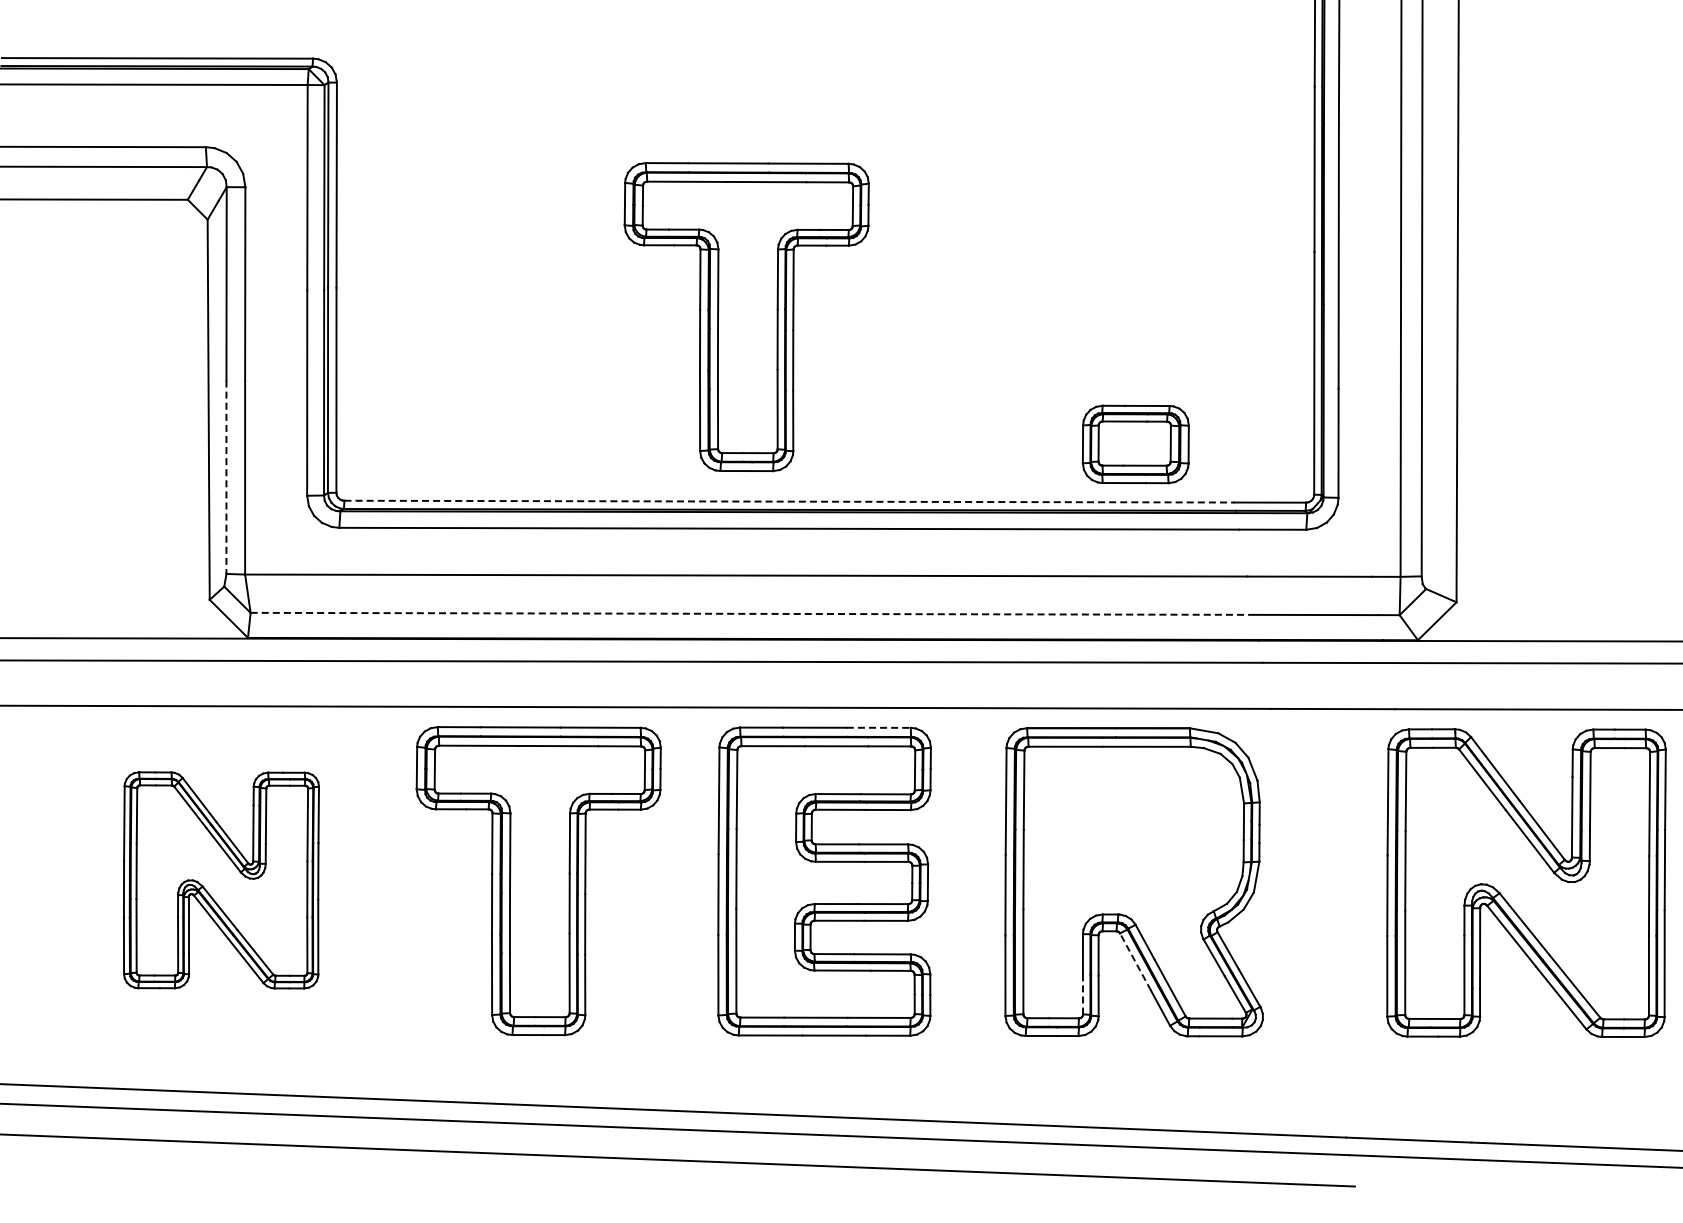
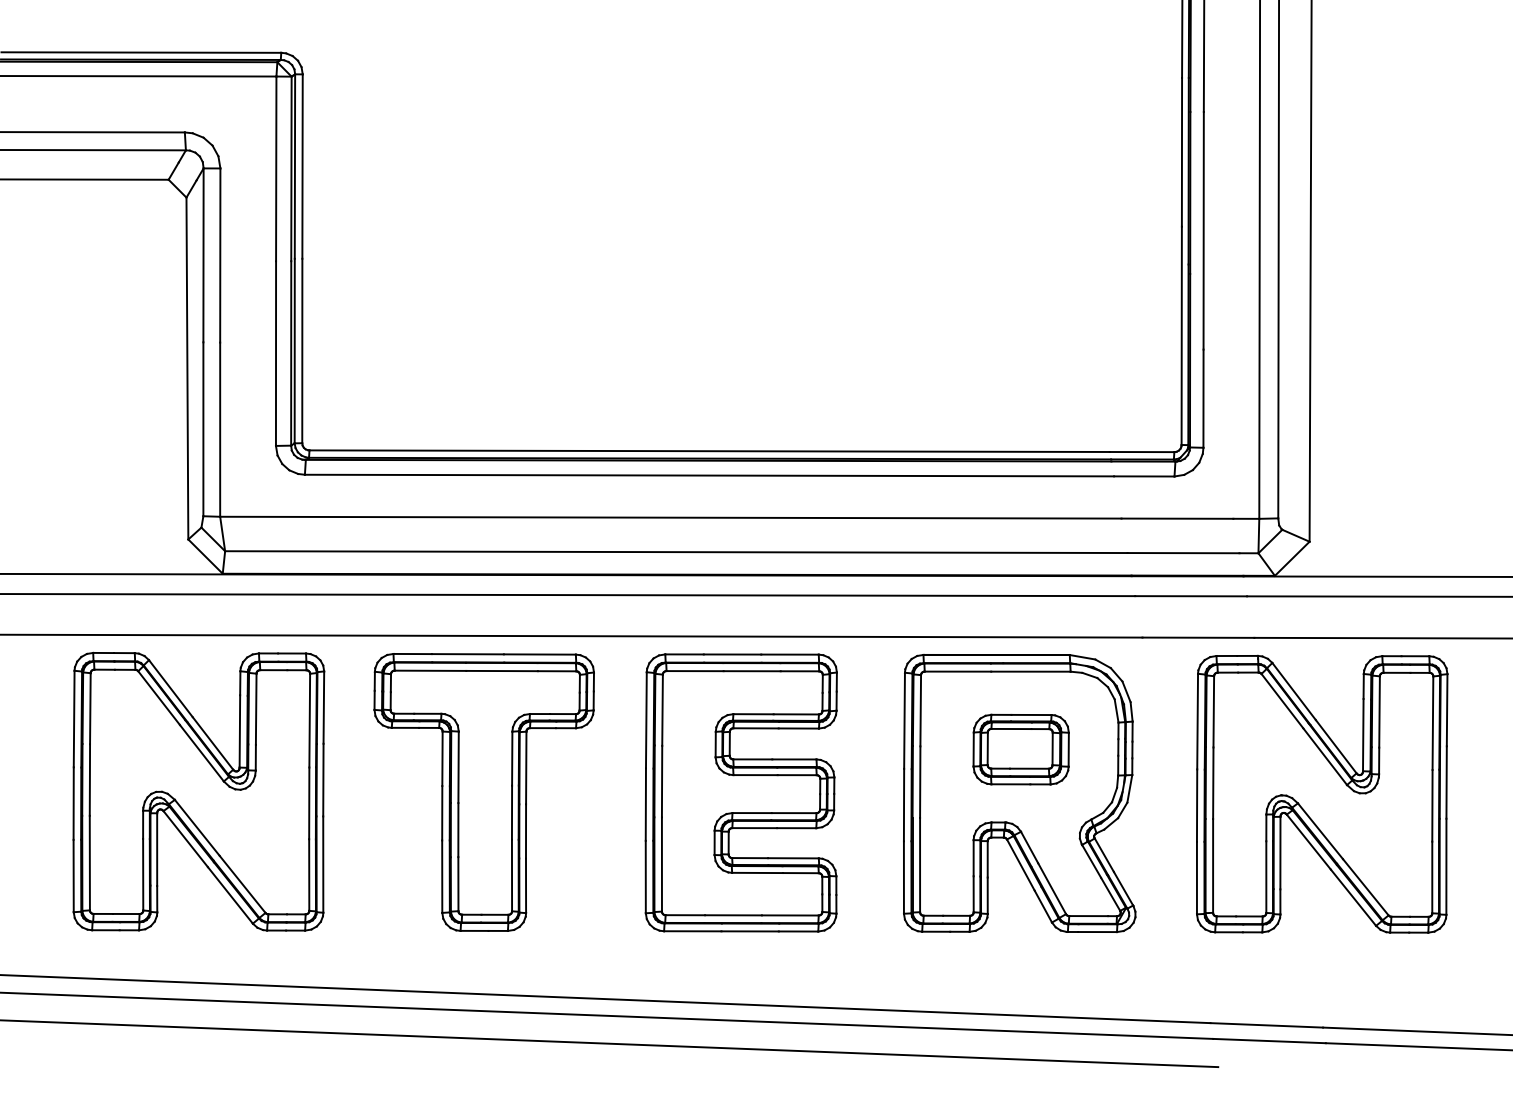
part: (746, 317) -> (671, 285), removed
part: (1135, 444) -> (1020, 749), moved
line: (226, 477) -> (203, 429), dashed -> solid
line: (789, 501) -> (709, 451), dashed -> solid
line: (752, 613) -> (676, 551), dashed -> solid
line: (878, 727) -> (789, 654), dashed -> solid
part: (221, 880) -> (198, 791), size x1.43
part: (1526, 882) -> (1322, 793), moved
line: (1135, 961) -> (1020, 864), dashed -> solid
line: (1082, 994) -> (973, 894), dashed -> solid

